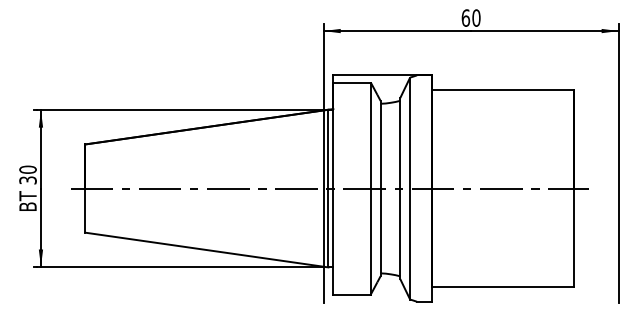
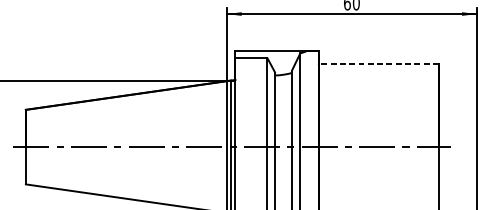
line: (503, 90) -> (379, 64), solid -> dashed

